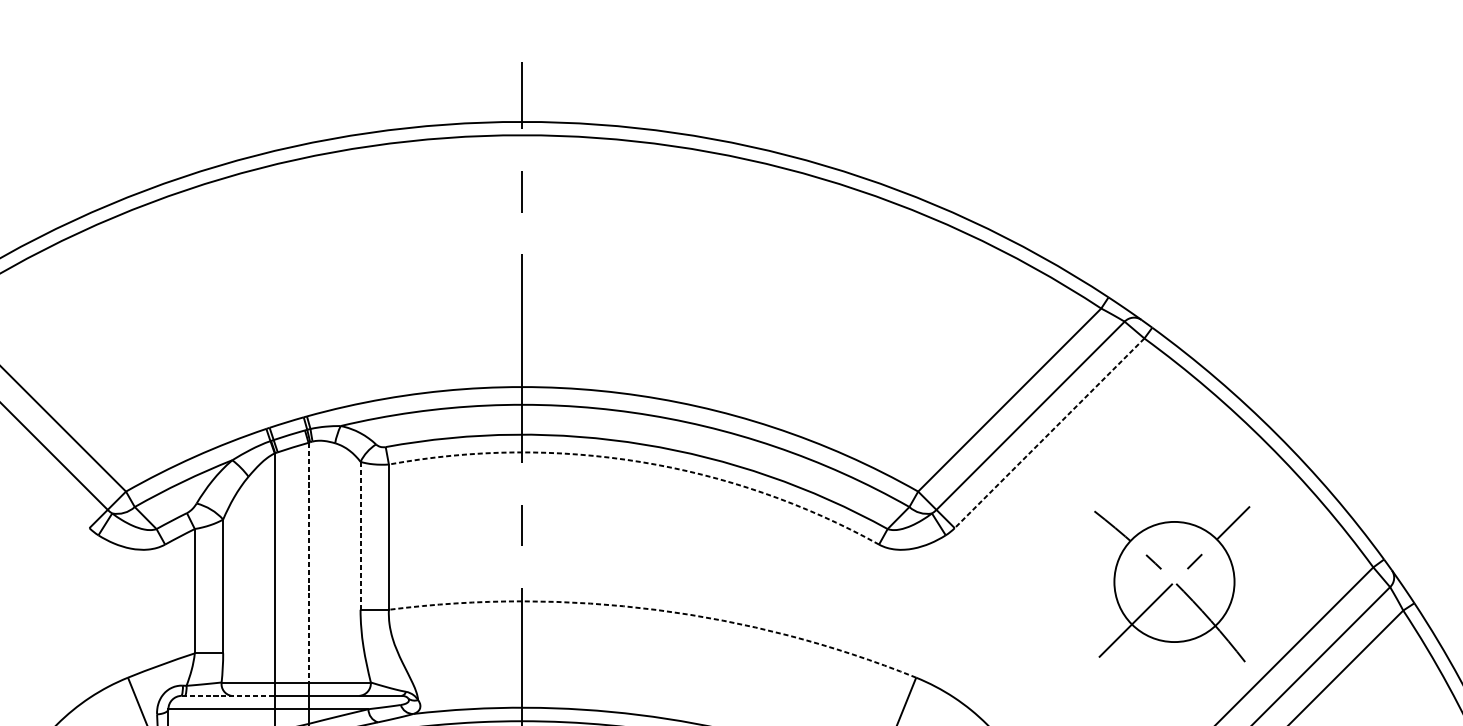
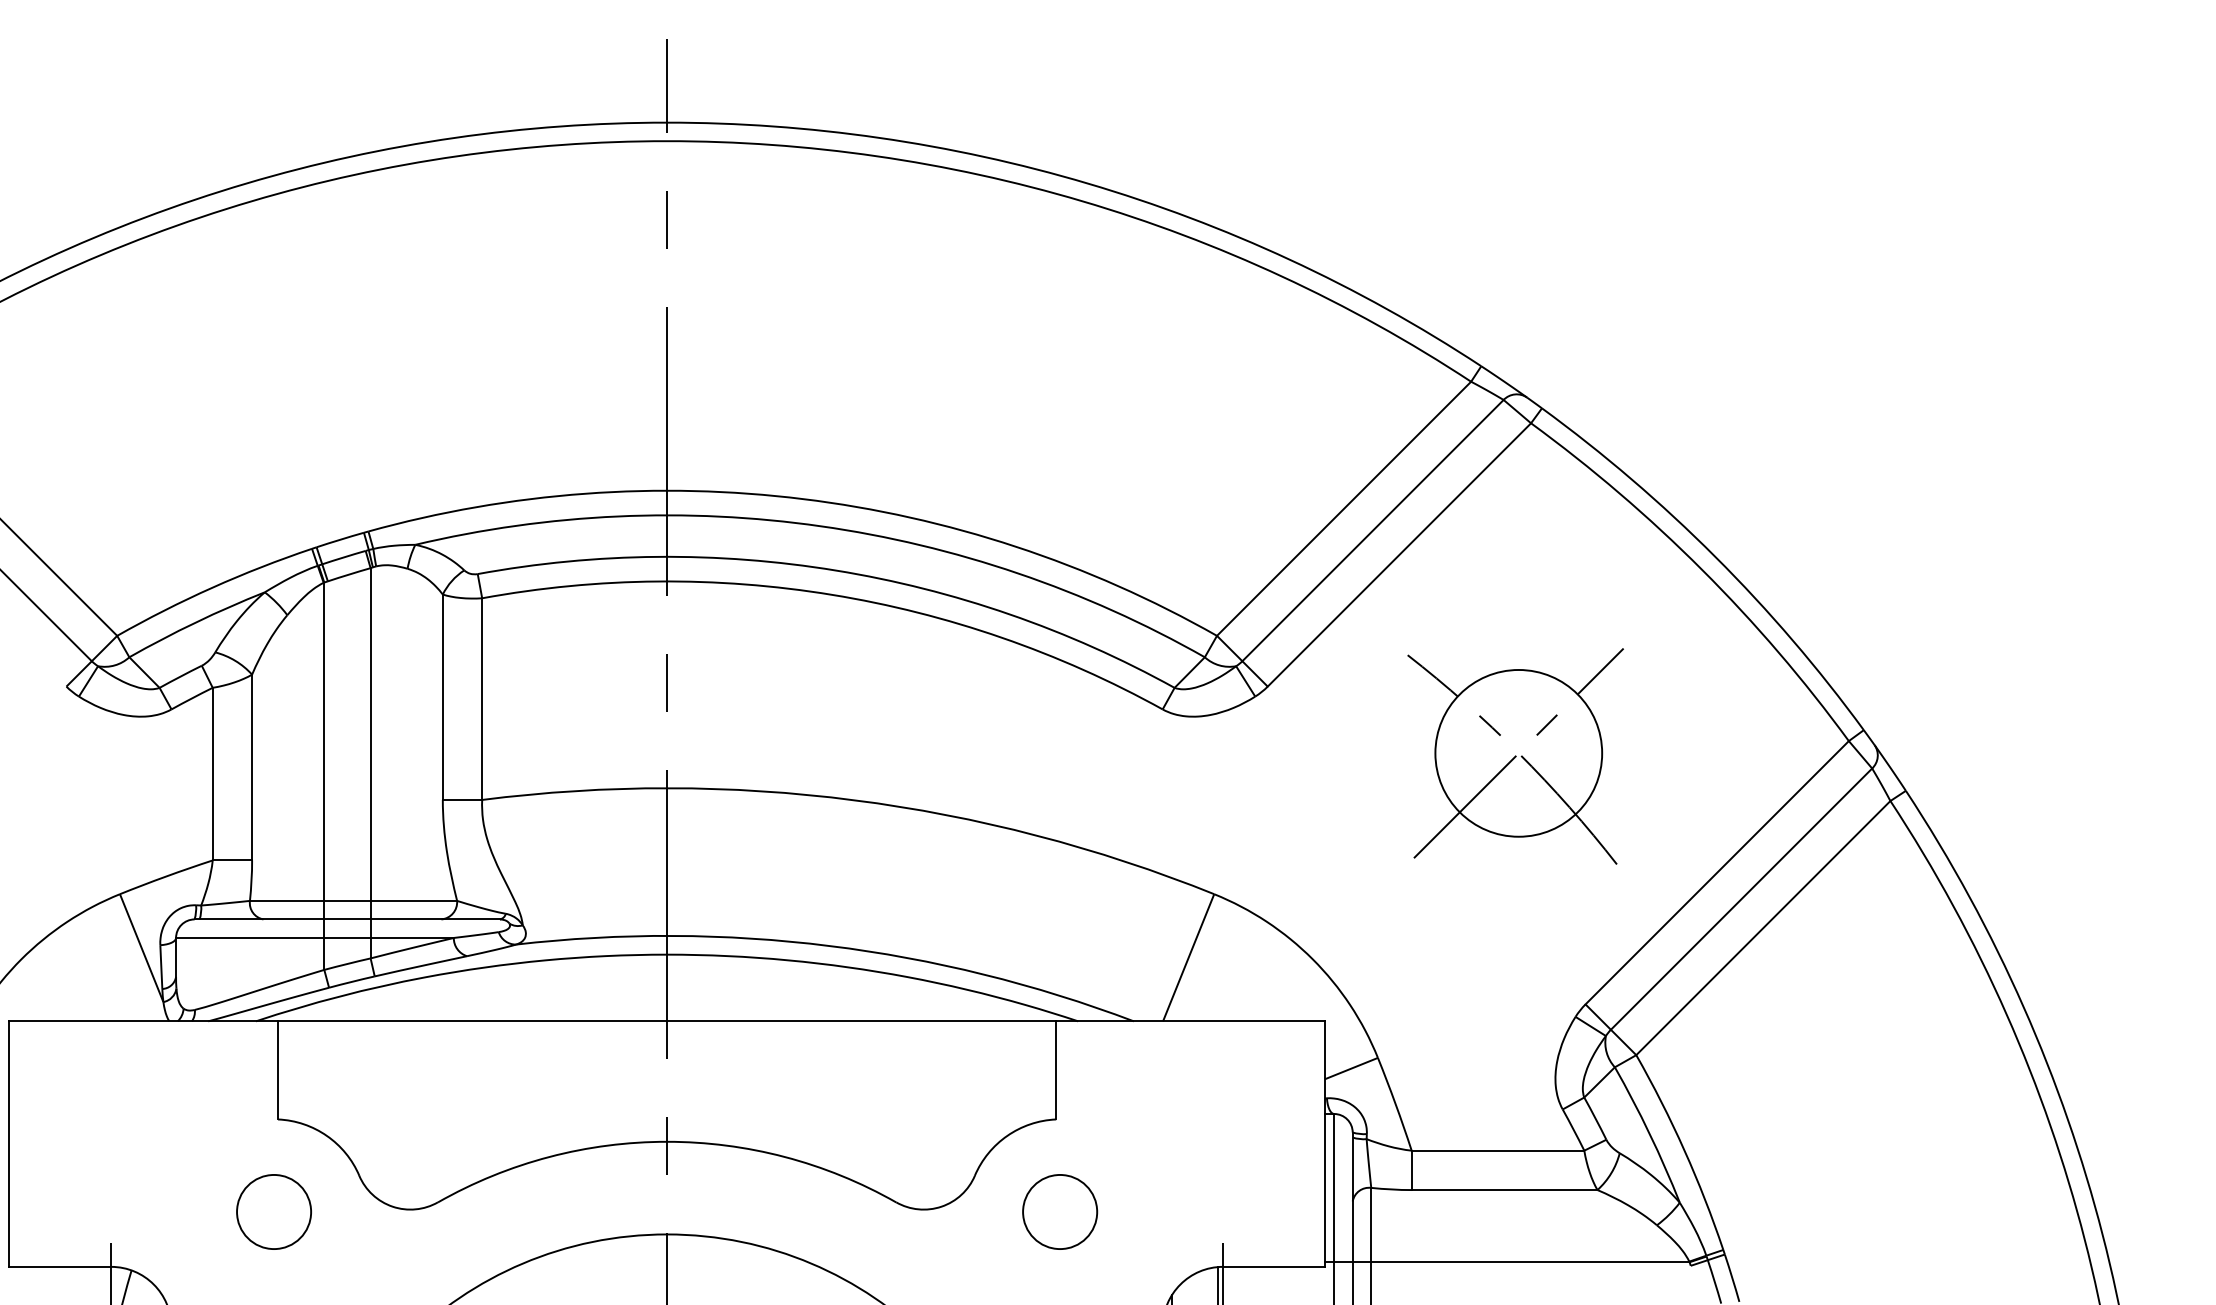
line: (1049, 433) -> (1399, 555), dashed -> solid
arc: (641, 461) -> (832, 594), dashed -> solid
line: (360, 535) -> (442, 697), dashed -> solid
line: (308, 563) -> (370, 735), dashed -> solid
part: (1172, 584) -> (1515, 756), moved
arc: (657, 610) -> (854, 800), dashed -> solid
line: (228, 695) -> (259, 919), dashed -> solid

